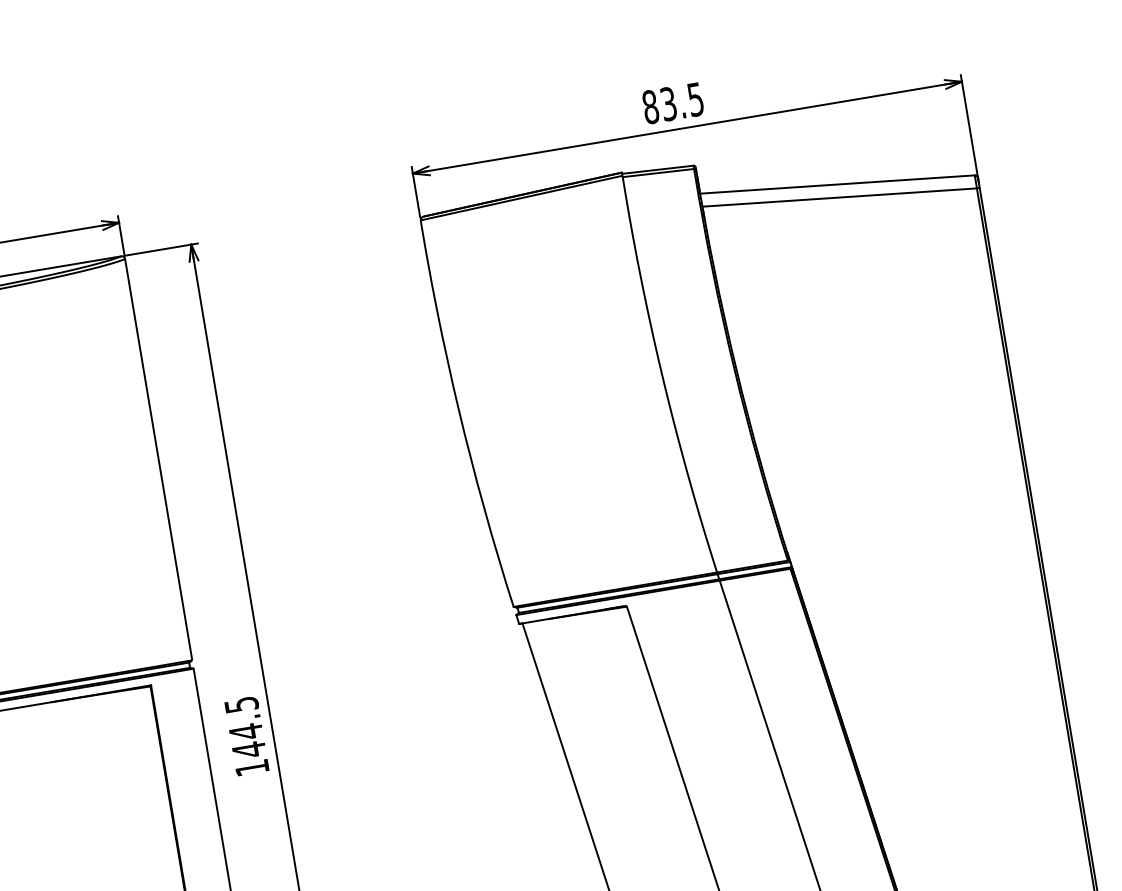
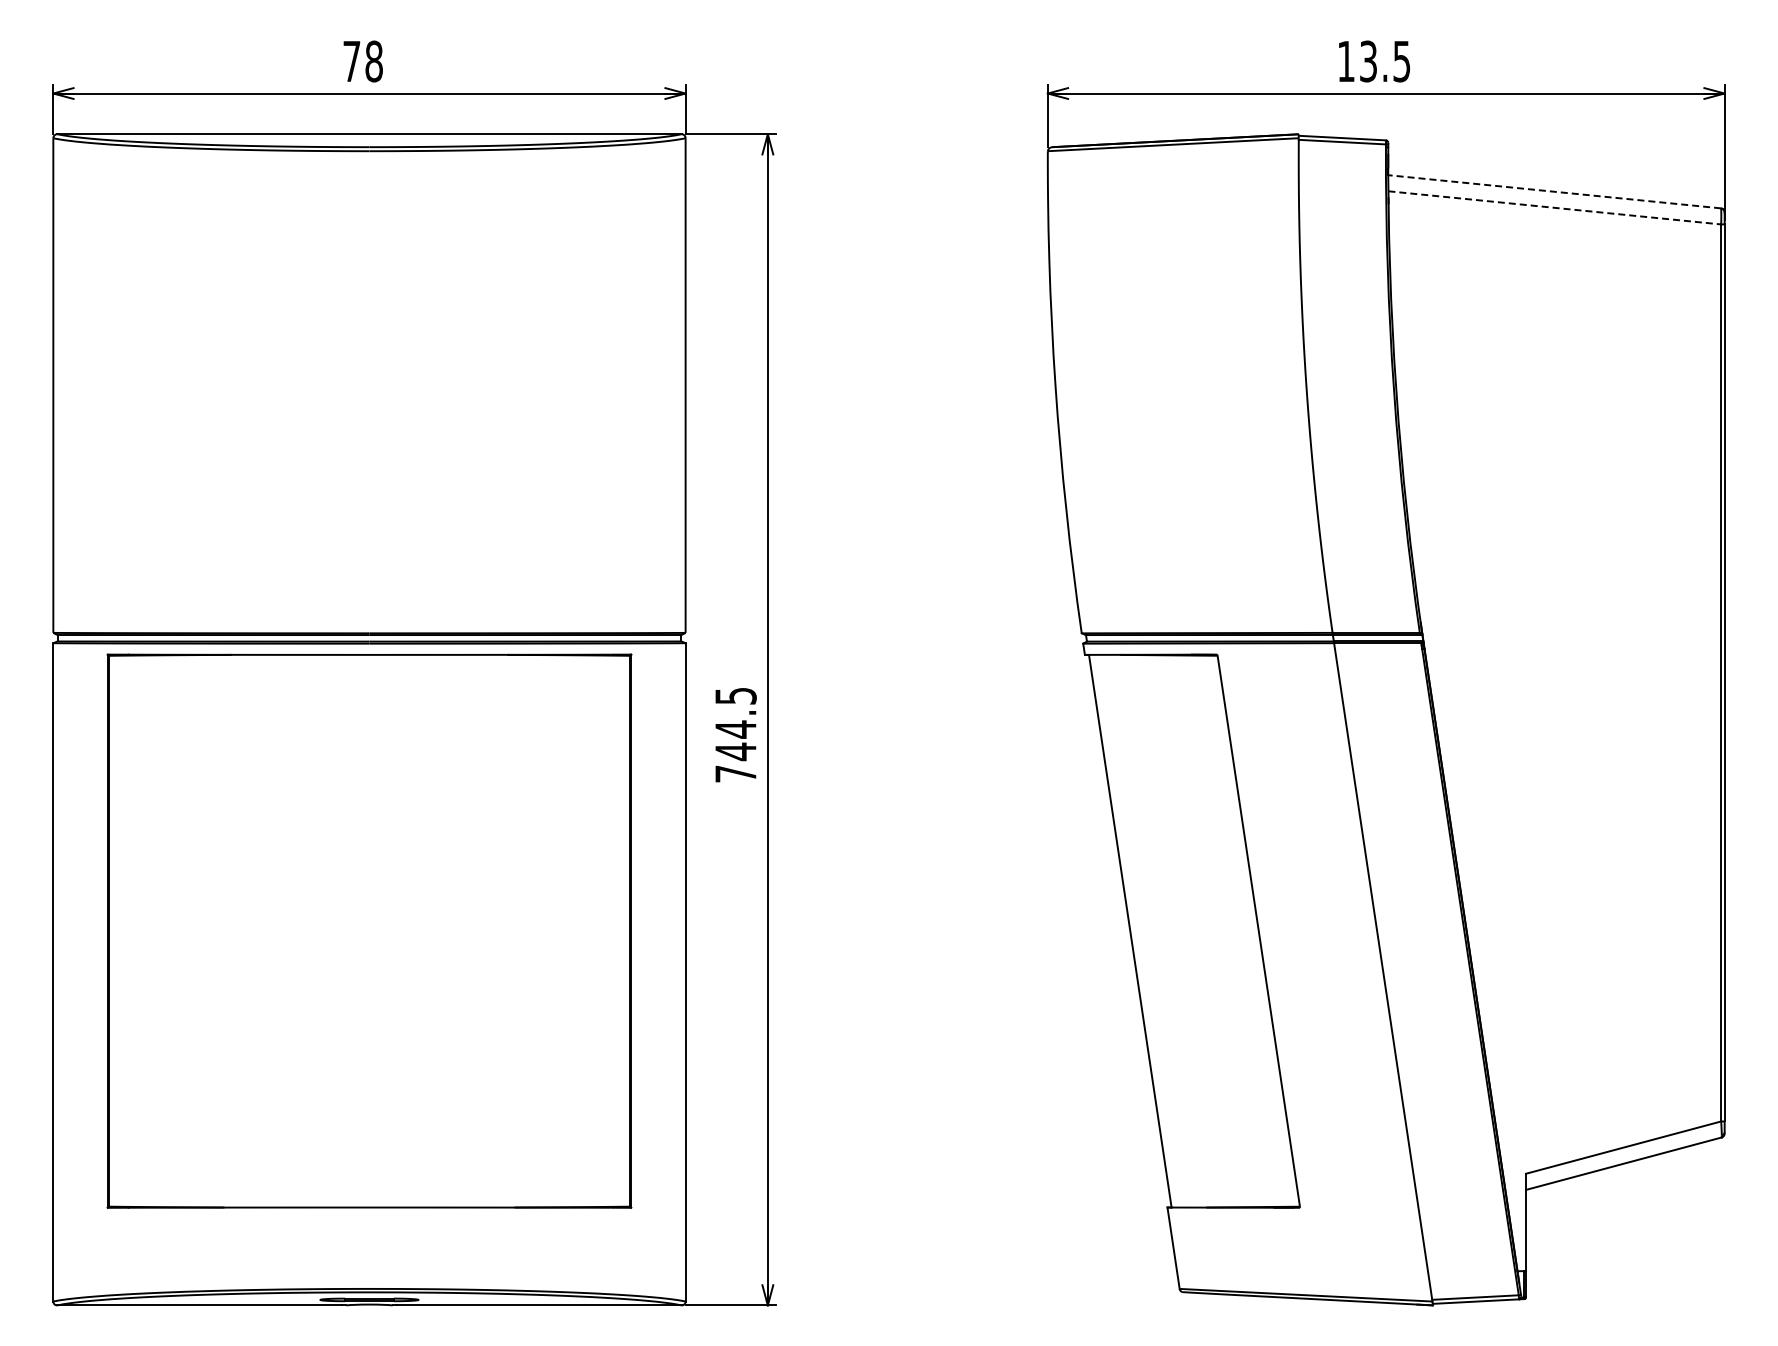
text: (650, 107) -> (1346, 61), 83.5 -> 13.5
line: (837, 184) -> (1554, 191), solid -> dashed
line: (840, 197) -> (1555, 207), solid -> dashed
text: (251, 767) -> (735, 773), 144.5 -> 744.5

